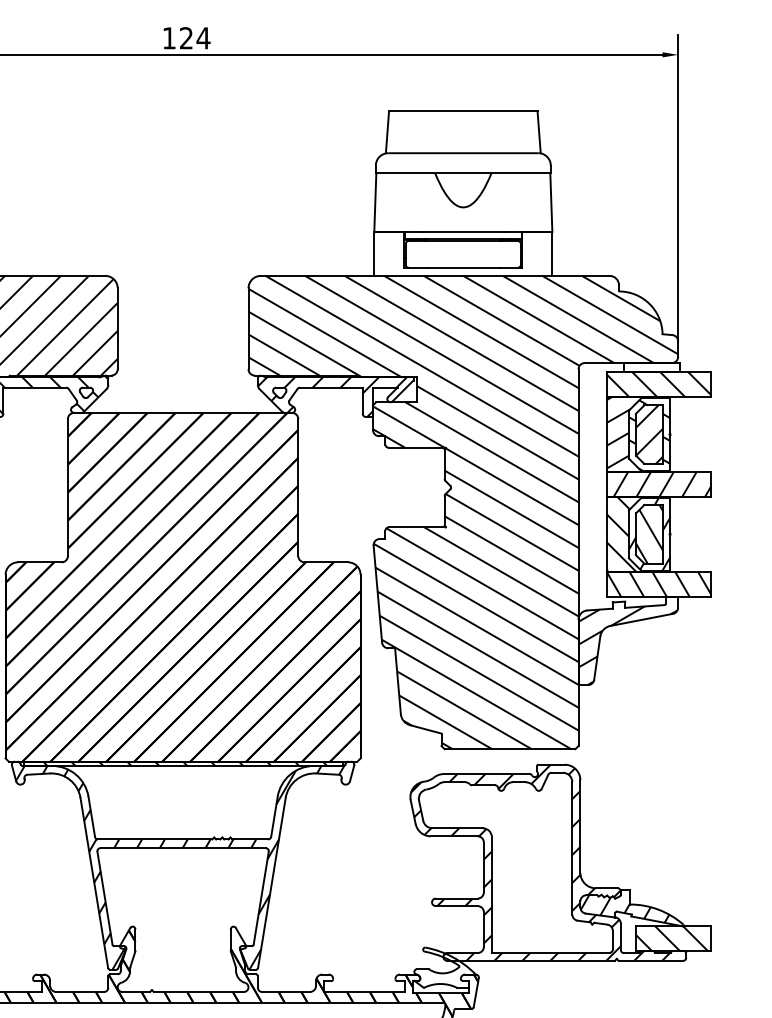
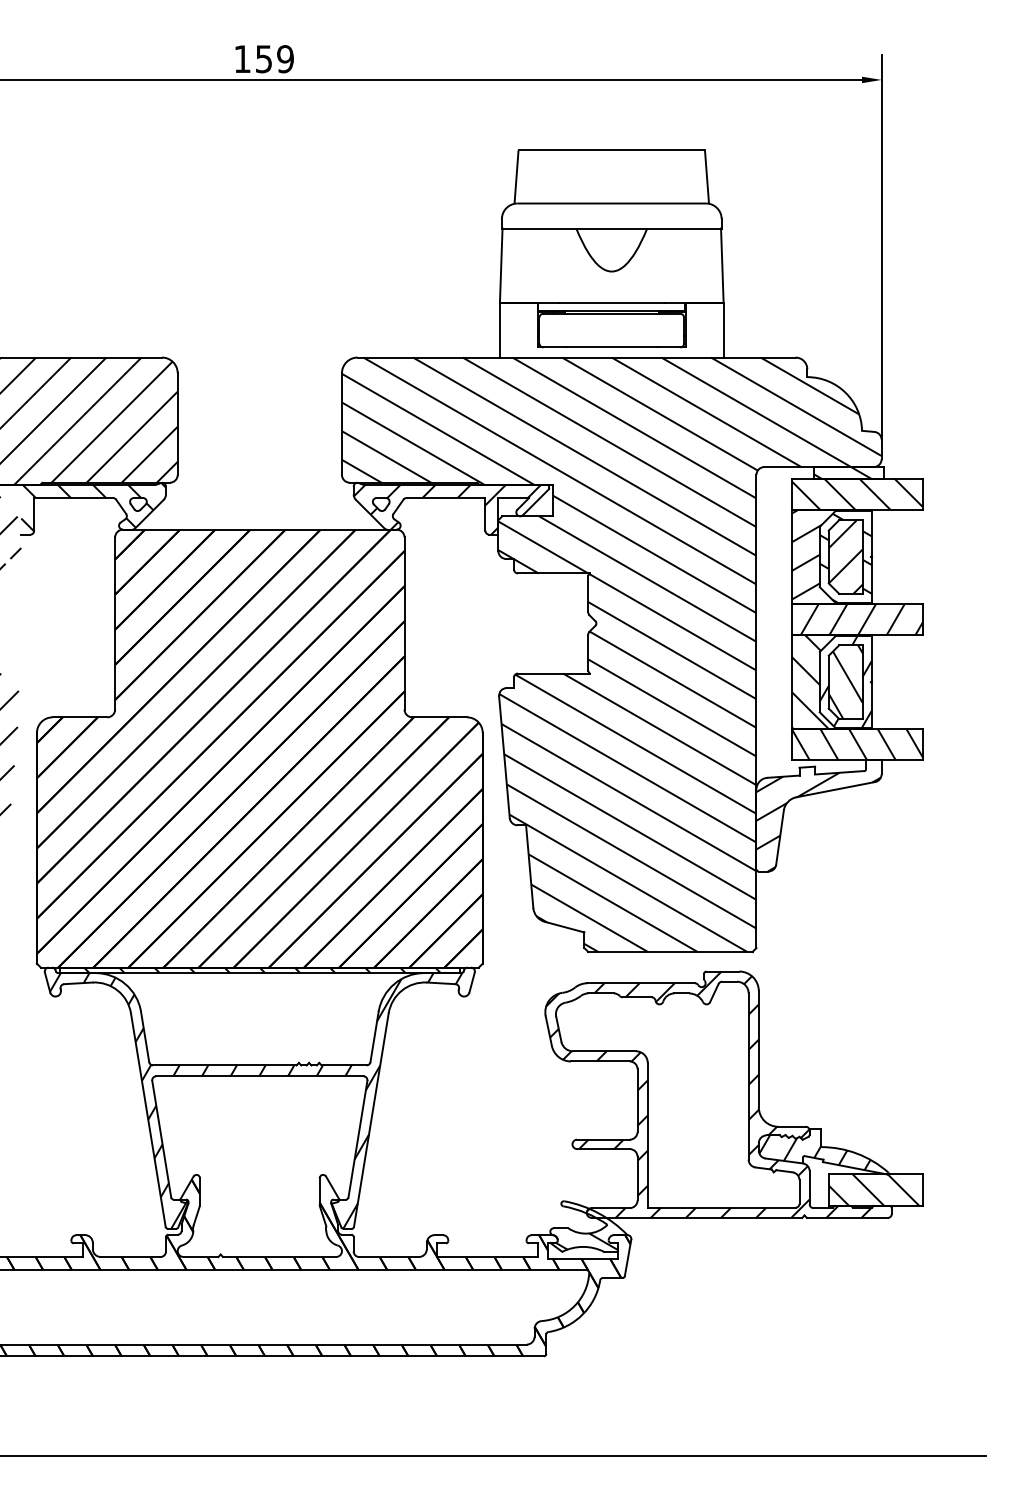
text: (194, 38) -> (274, 59), 124 -> 159
hatch: (647, 367) -> (842, 472), added
hatch: (443, 979) -> (586, 1241), added

